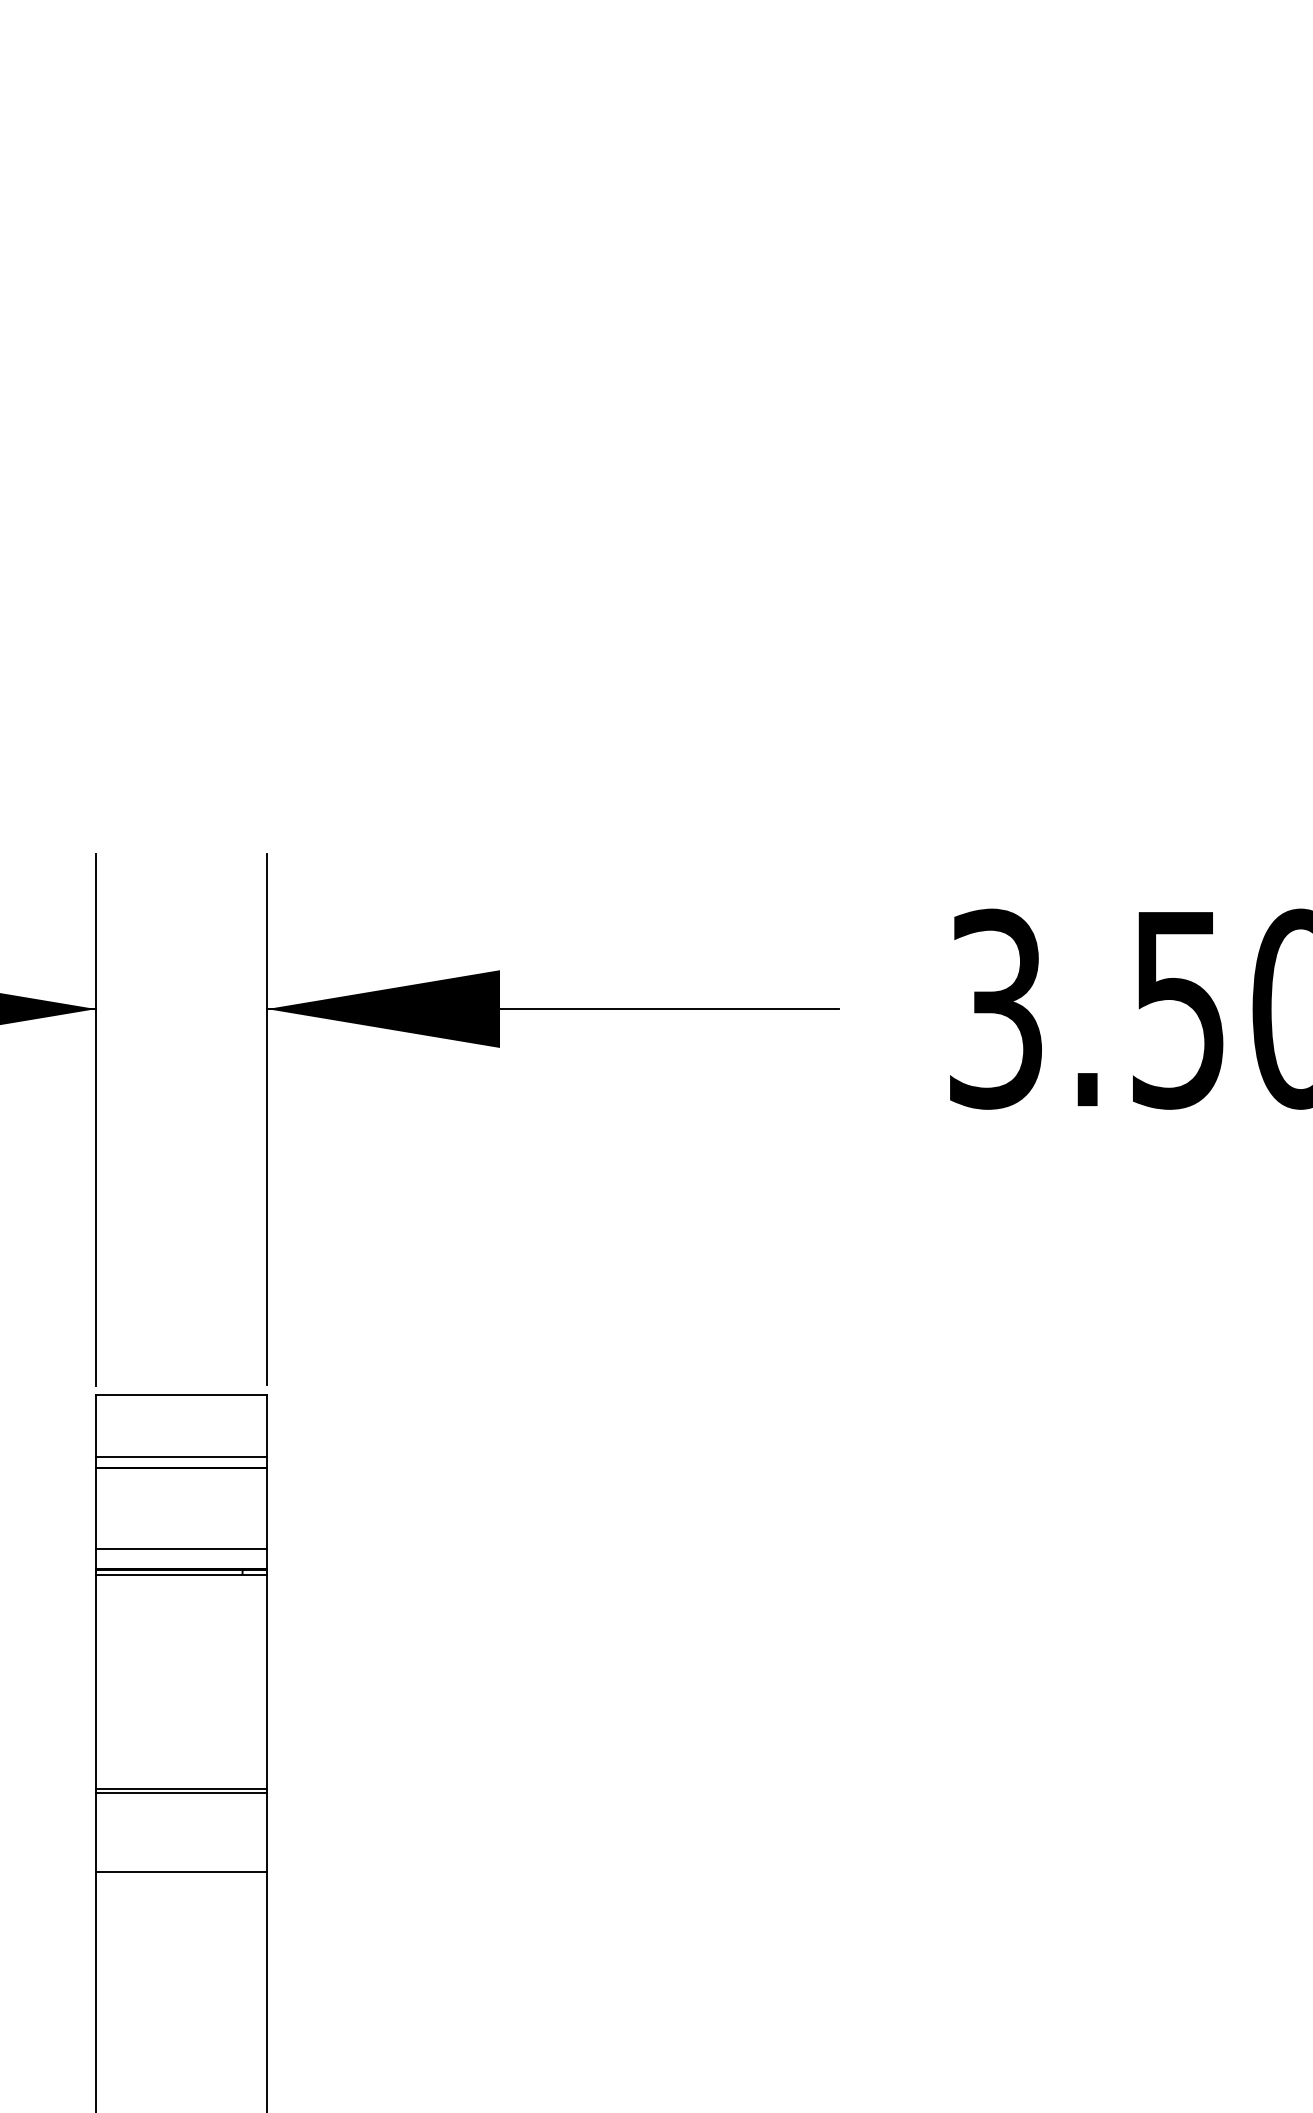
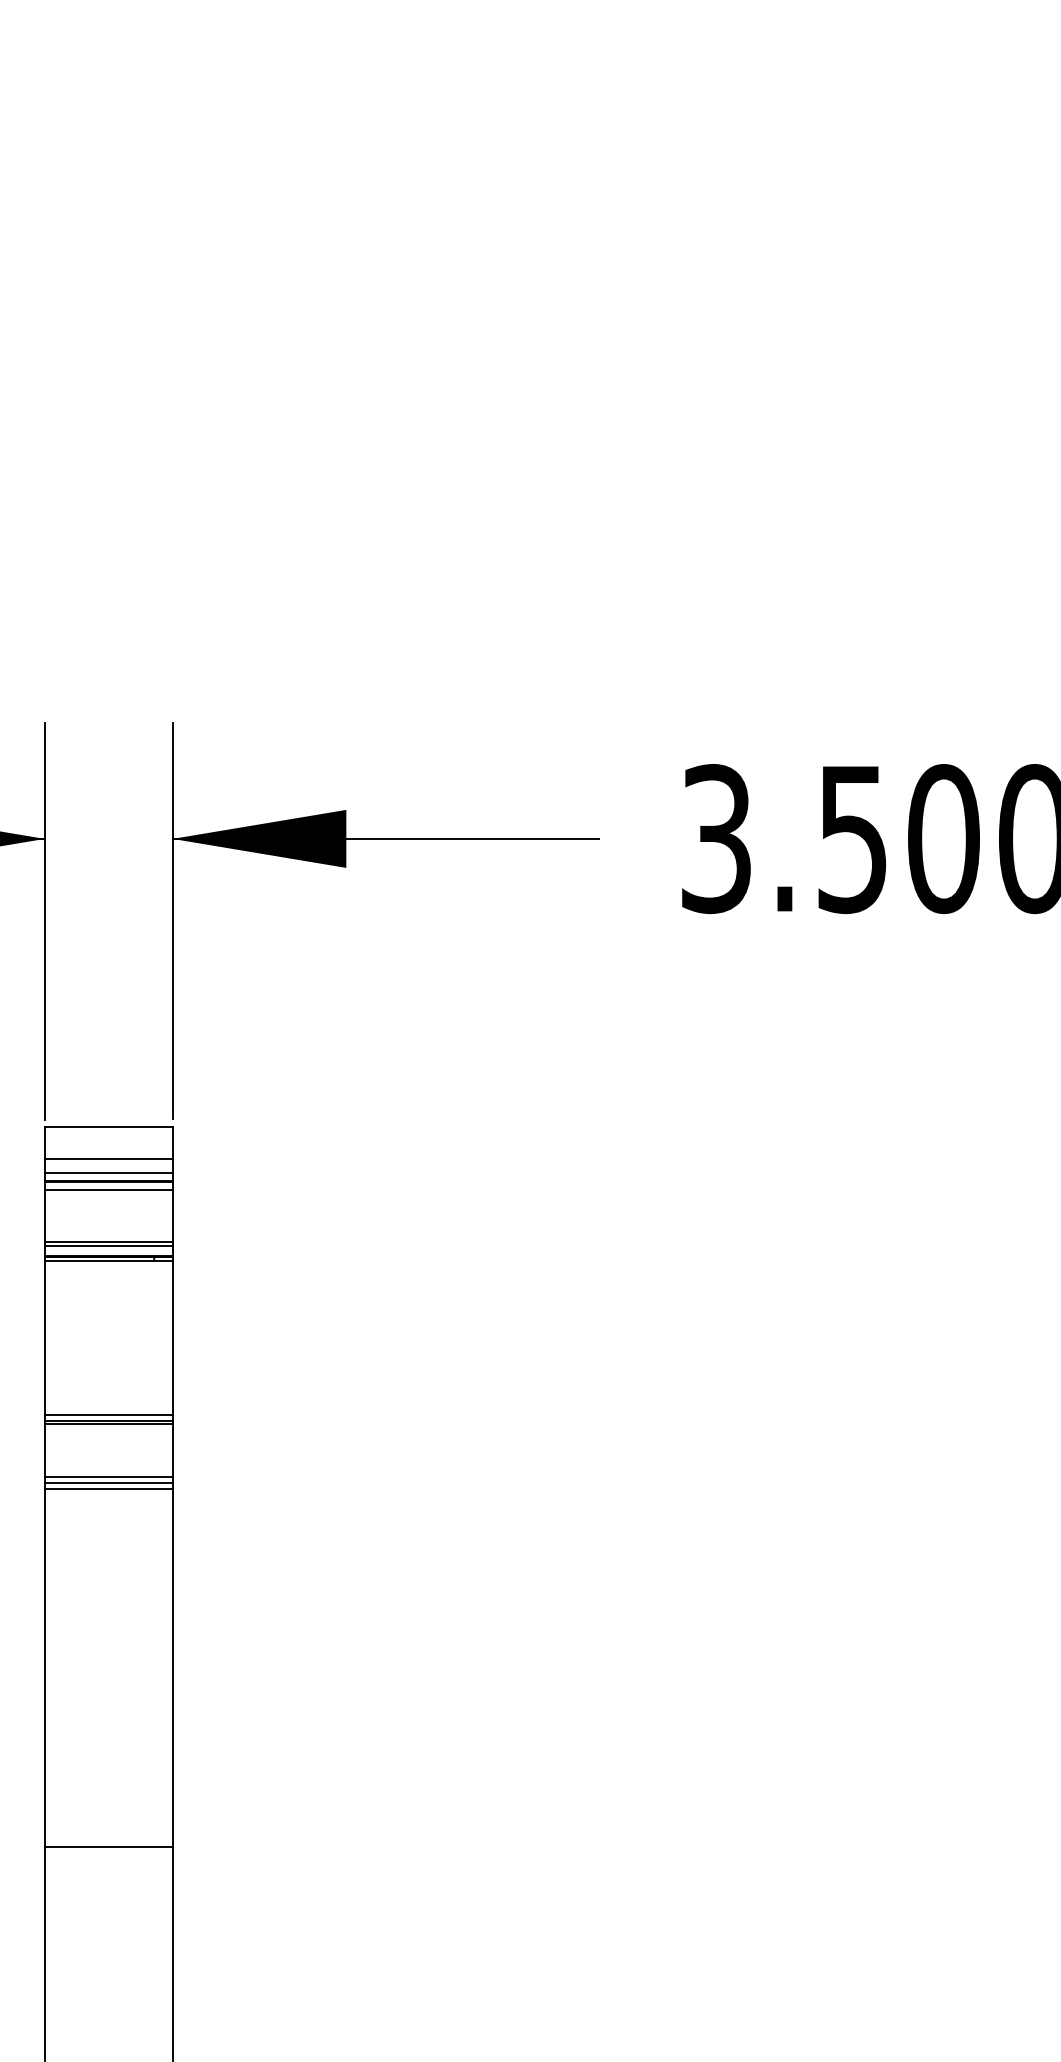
line: (181, 1437) -> (108, 1158), added
line: (181, 1478) -> (108, 1189), added
line: (181, 1553) -> (108, 1245), added
line: (181, 1780) -> (108, 1414), added
line: (181, 1863) -> (108, 1476), added
line: (181, 1880) -> (108, 1489), added

